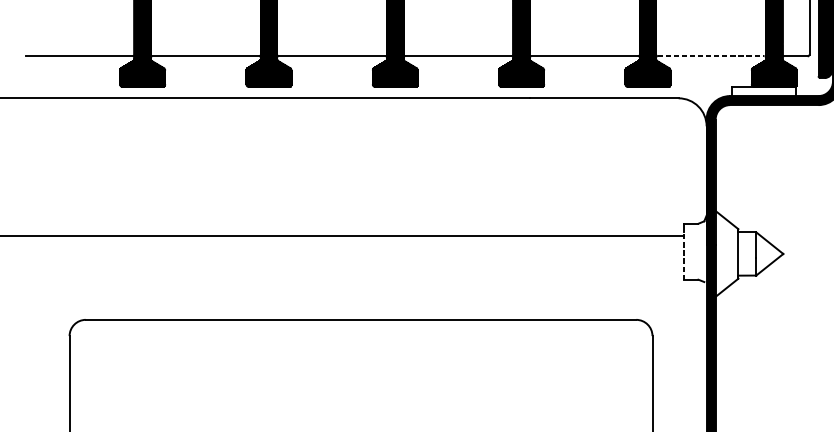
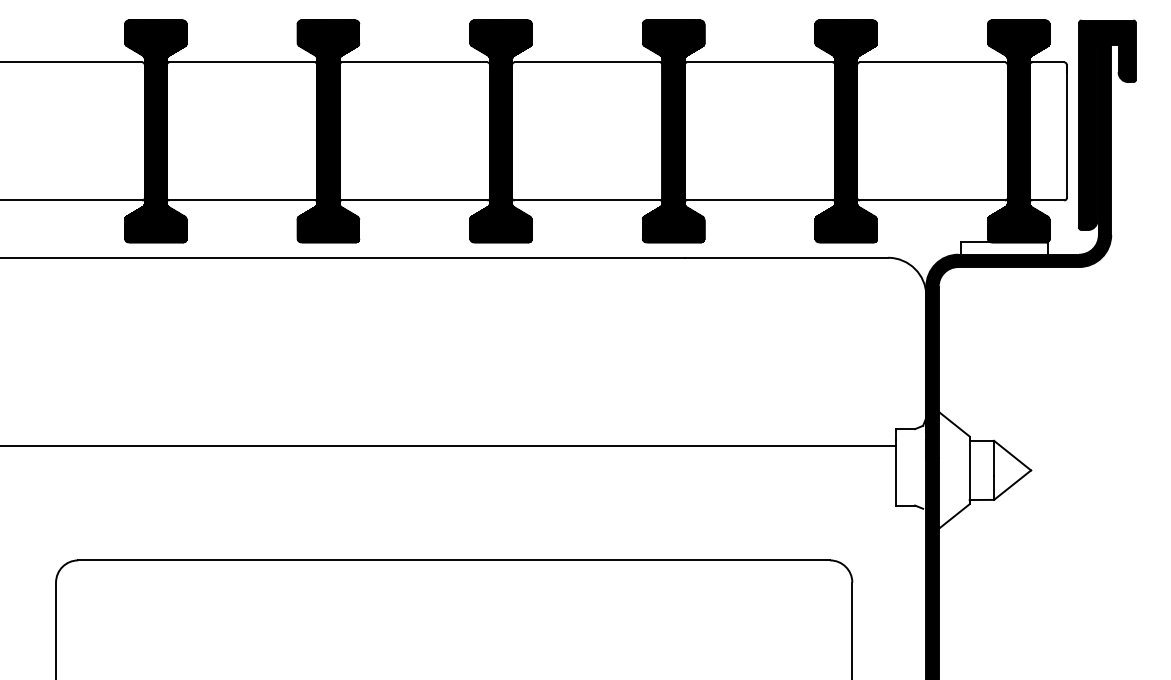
line: (711, 56) -> (932, 200), dashed -> solid
line: (684, 255) -> (895, 472), dashed -> solid

